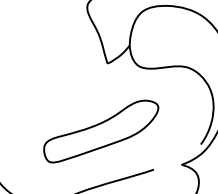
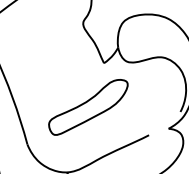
part: (100, 131) -> (88, 107), moved

